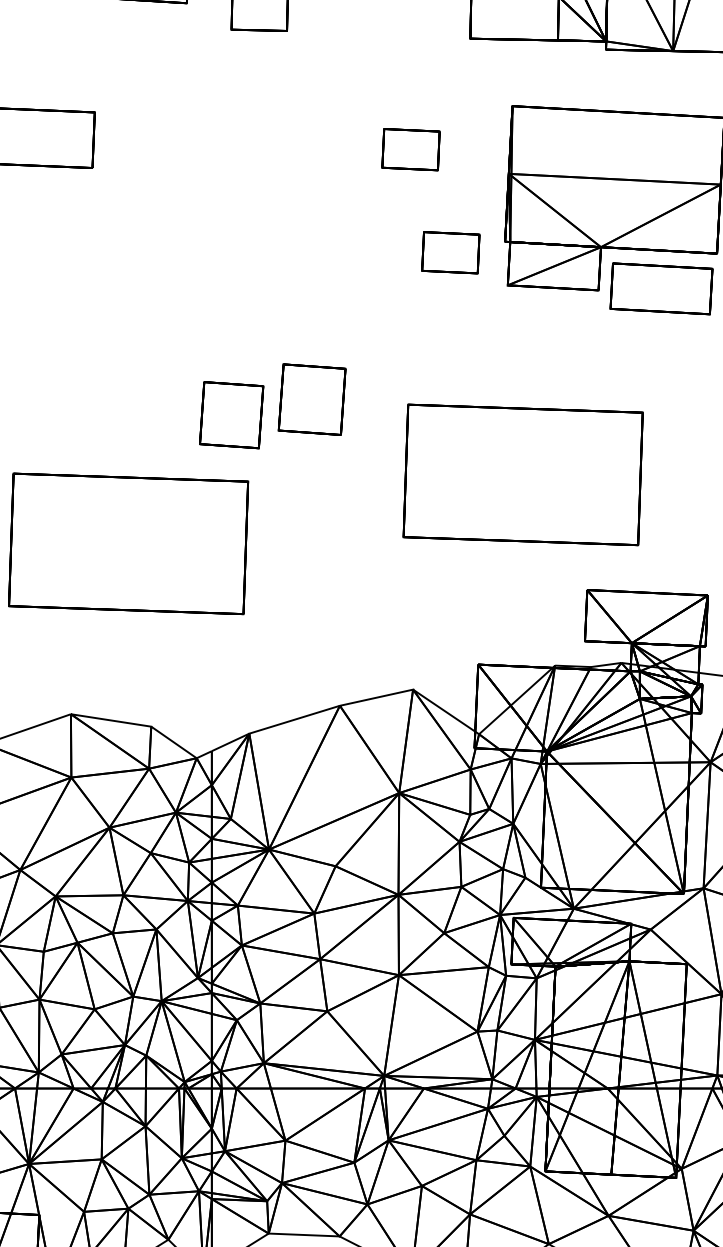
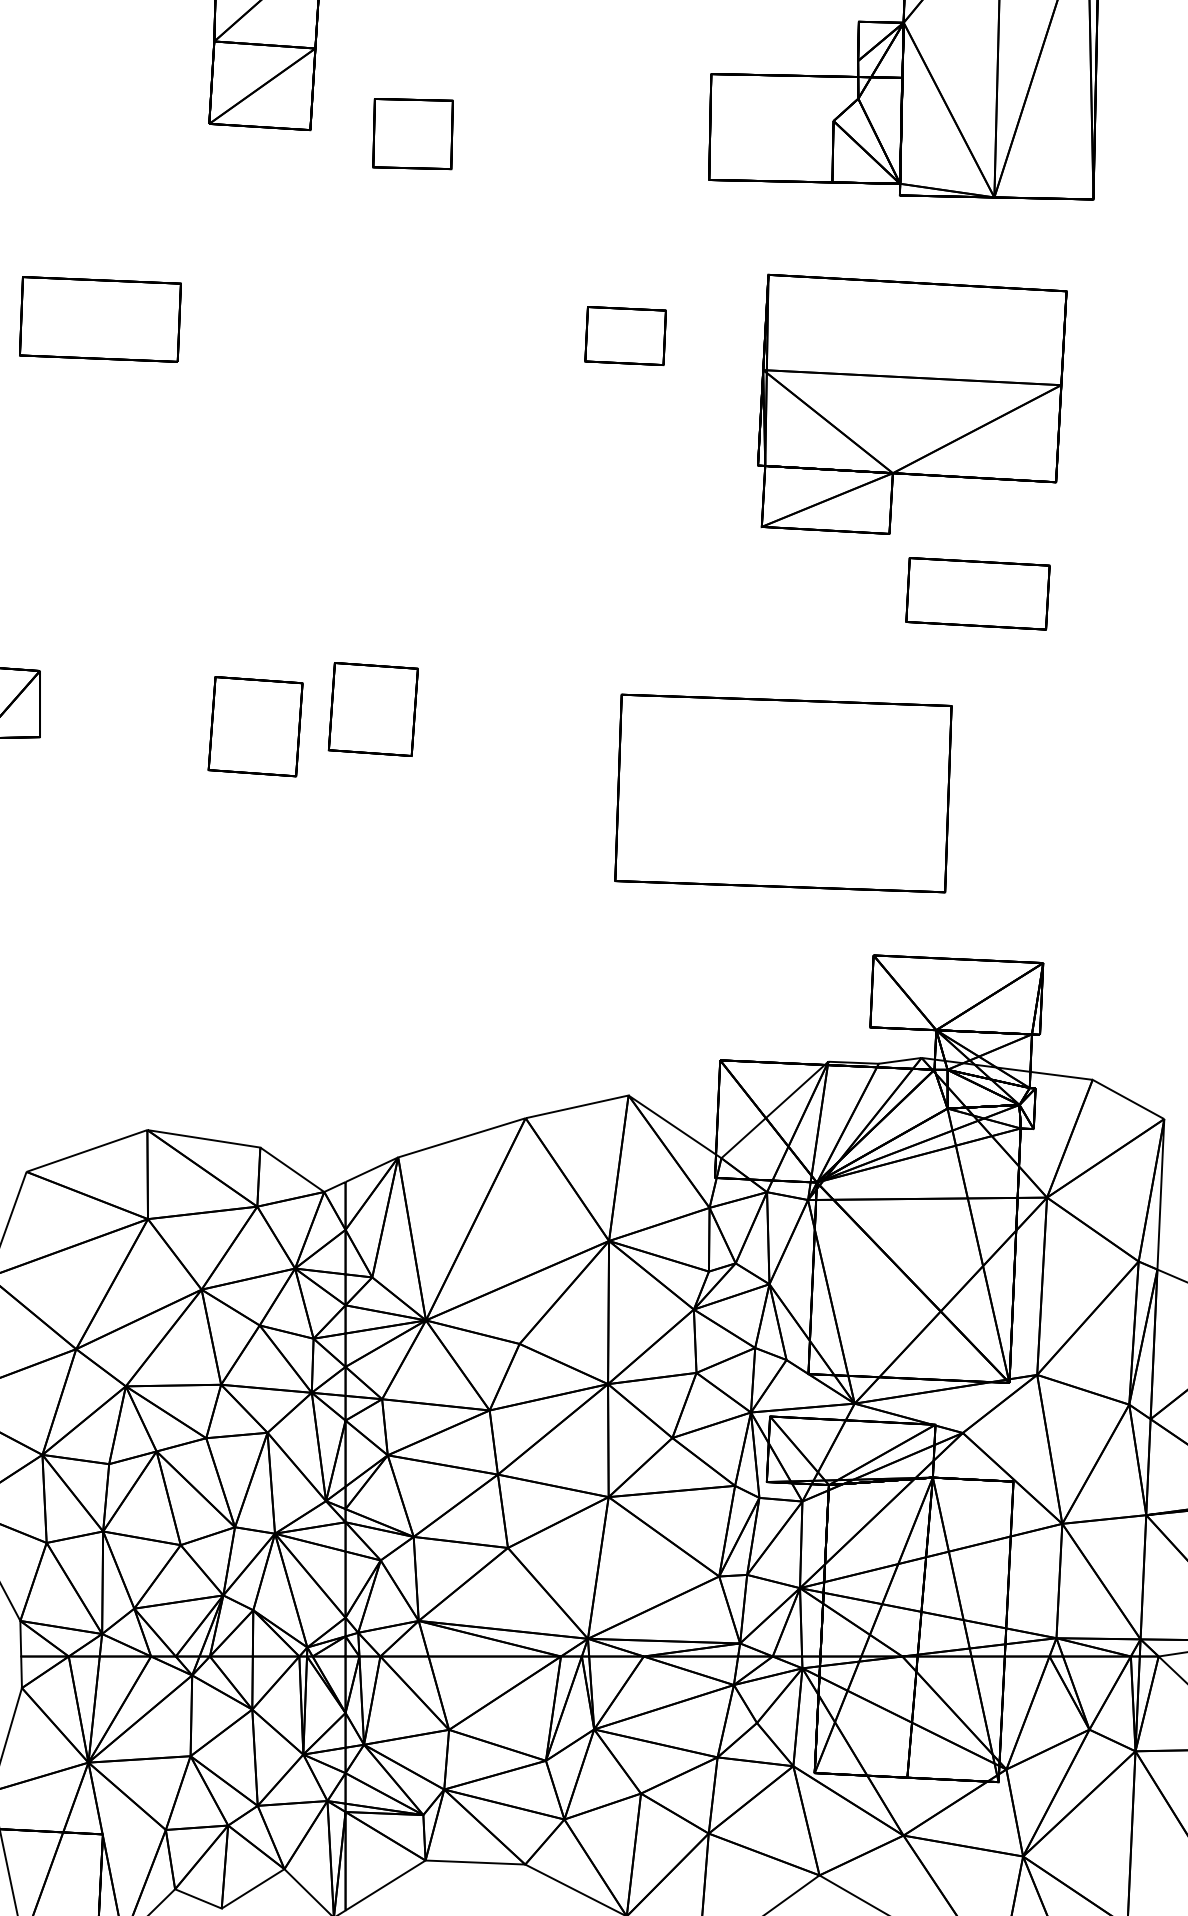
part: (450, 253) -> (681, 481), removed
part: (661, 288) -> (977, 593), moved
part: (312, 399) -> (255, 726), moved
part: (128, 543) -> (228, 890), removed

